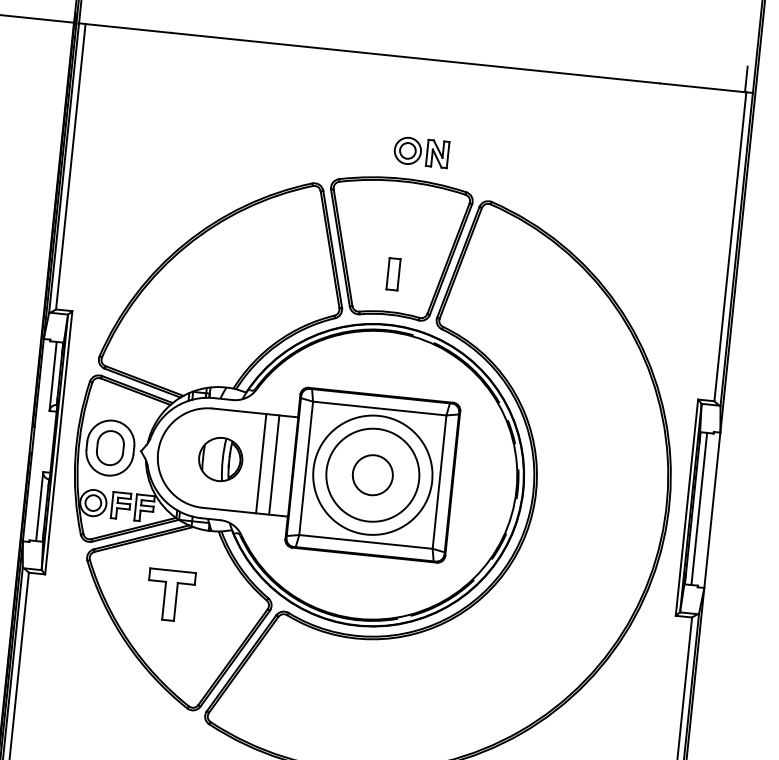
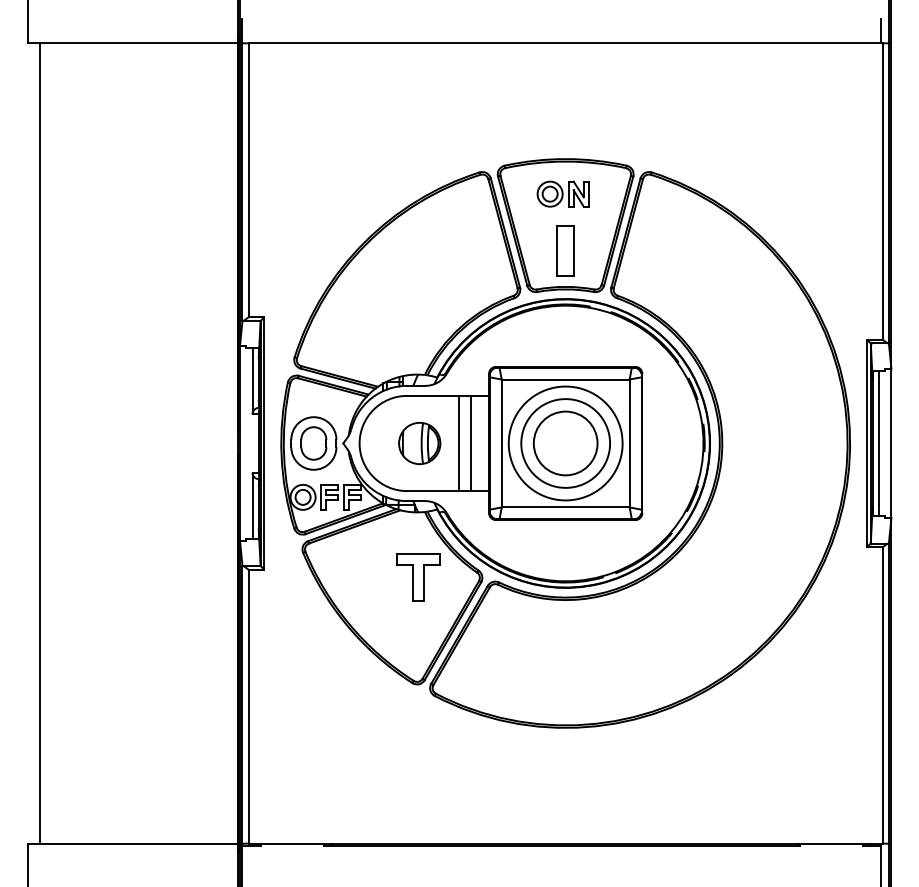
part: (420, 151) -> (562, 193), moved
part: (393, 274) -> (565, 250), size x1.67
circle: (372, 475) -> (565, 443), size x1.67
part: (170, 595) -> (418, 577), moved

